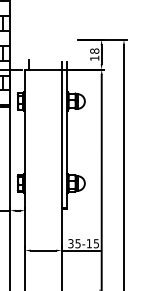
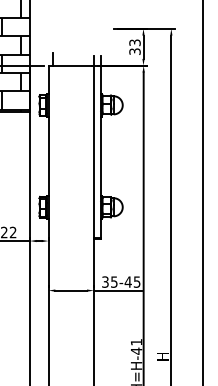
text: (94, 54) -> (134, 46), 18 -> 33
text: (88, 243) -> (127, 281), 35-15 -> 35-45

